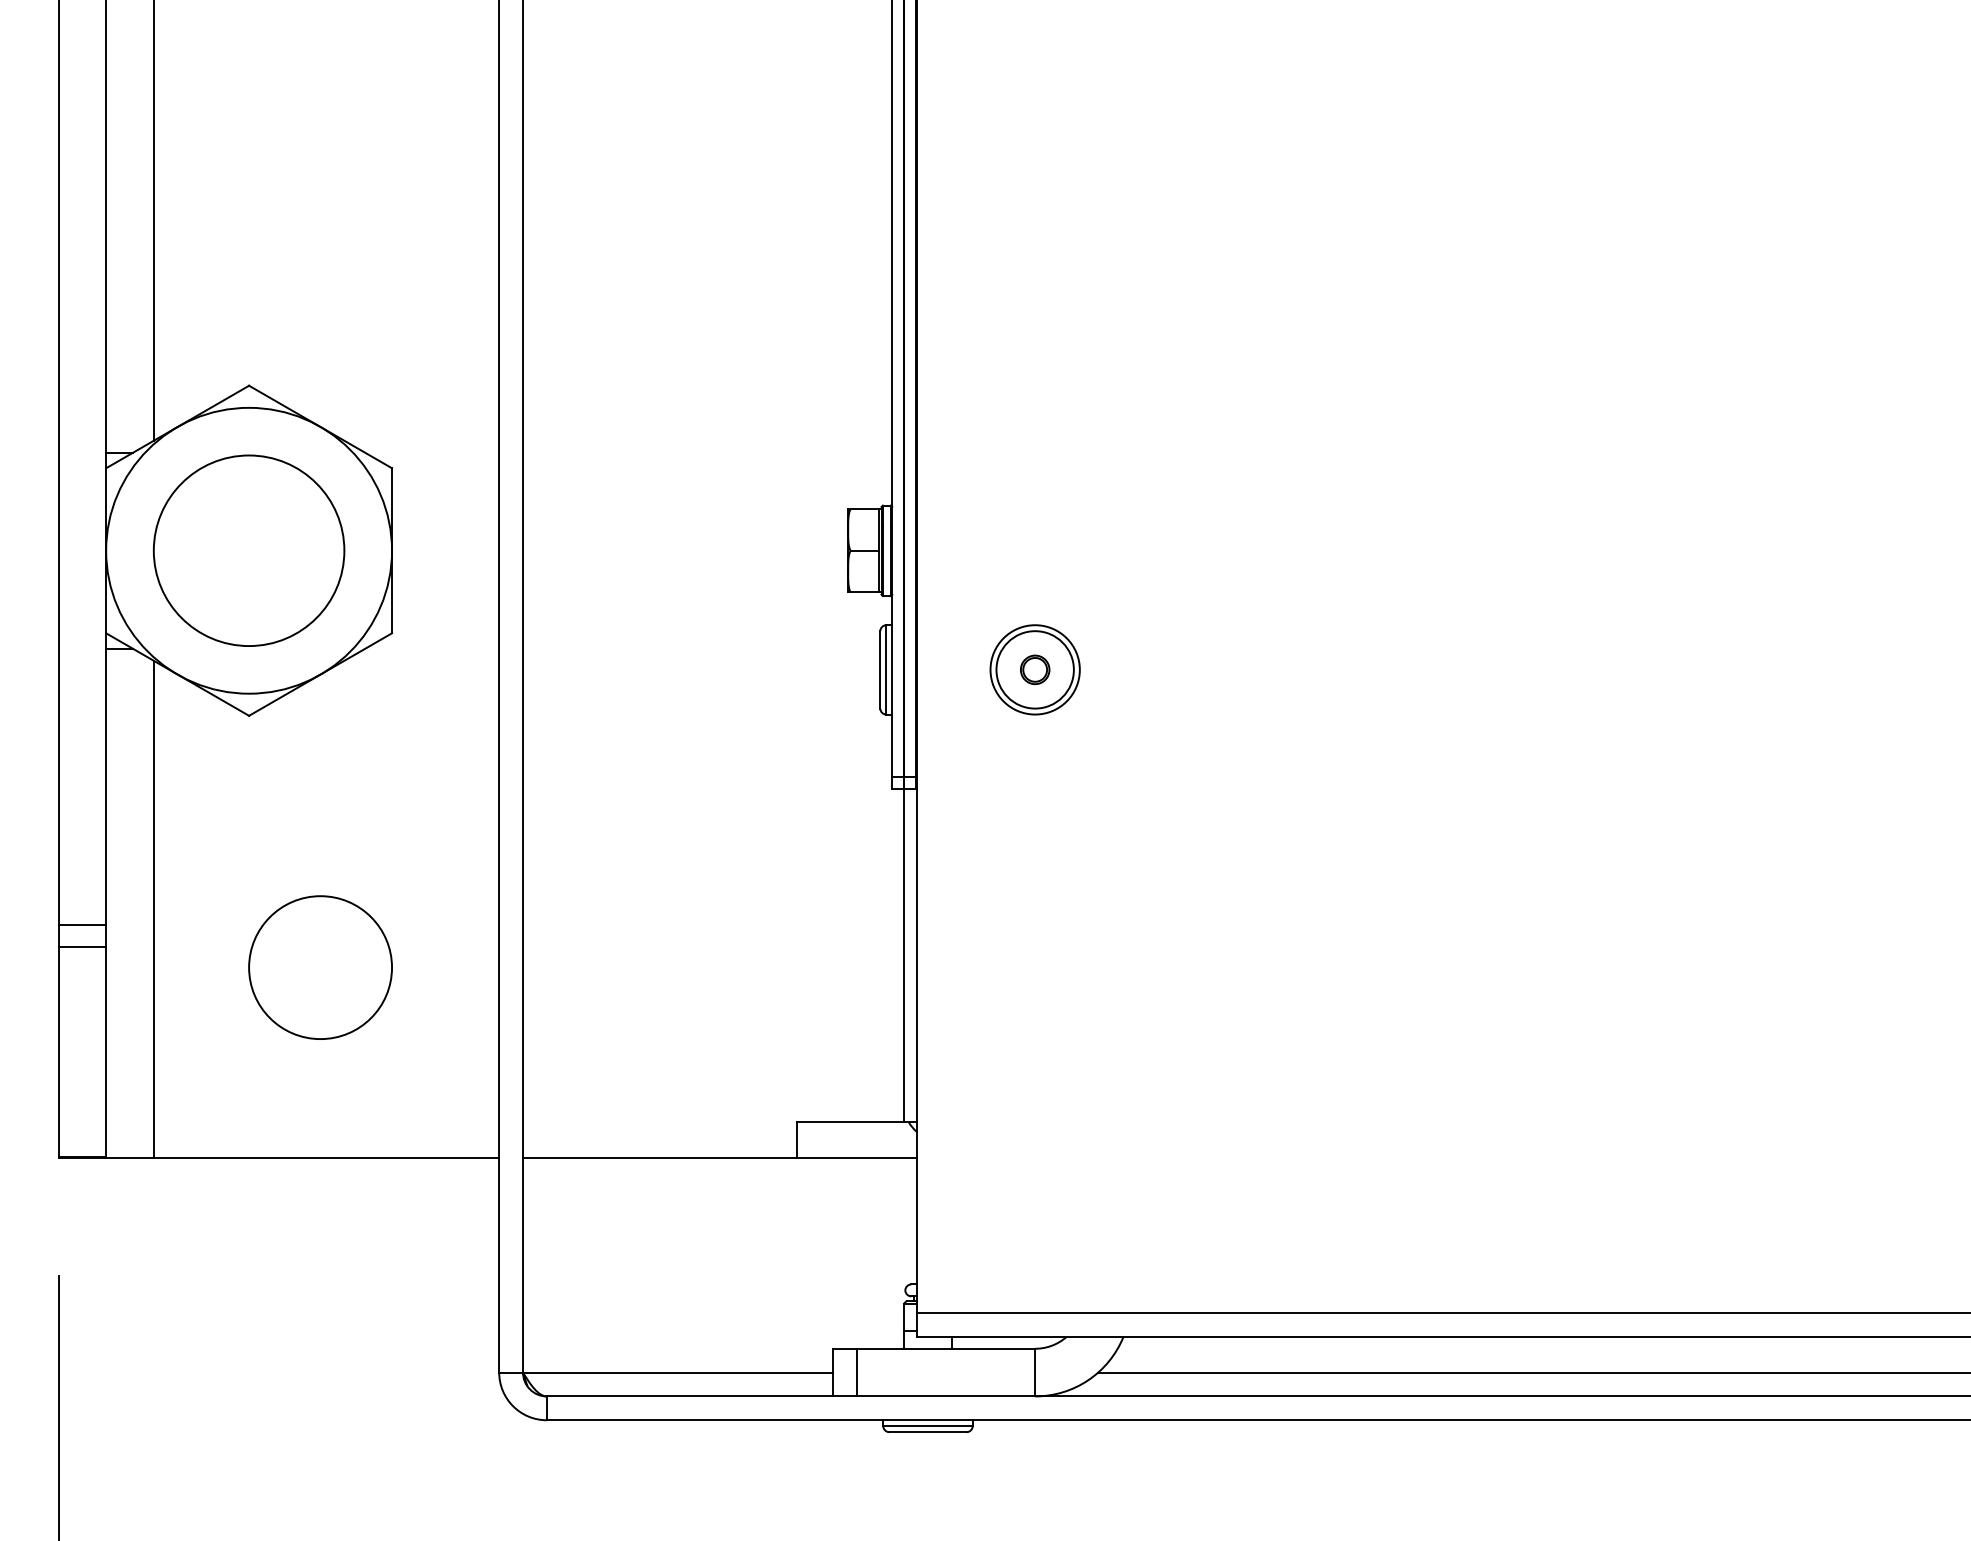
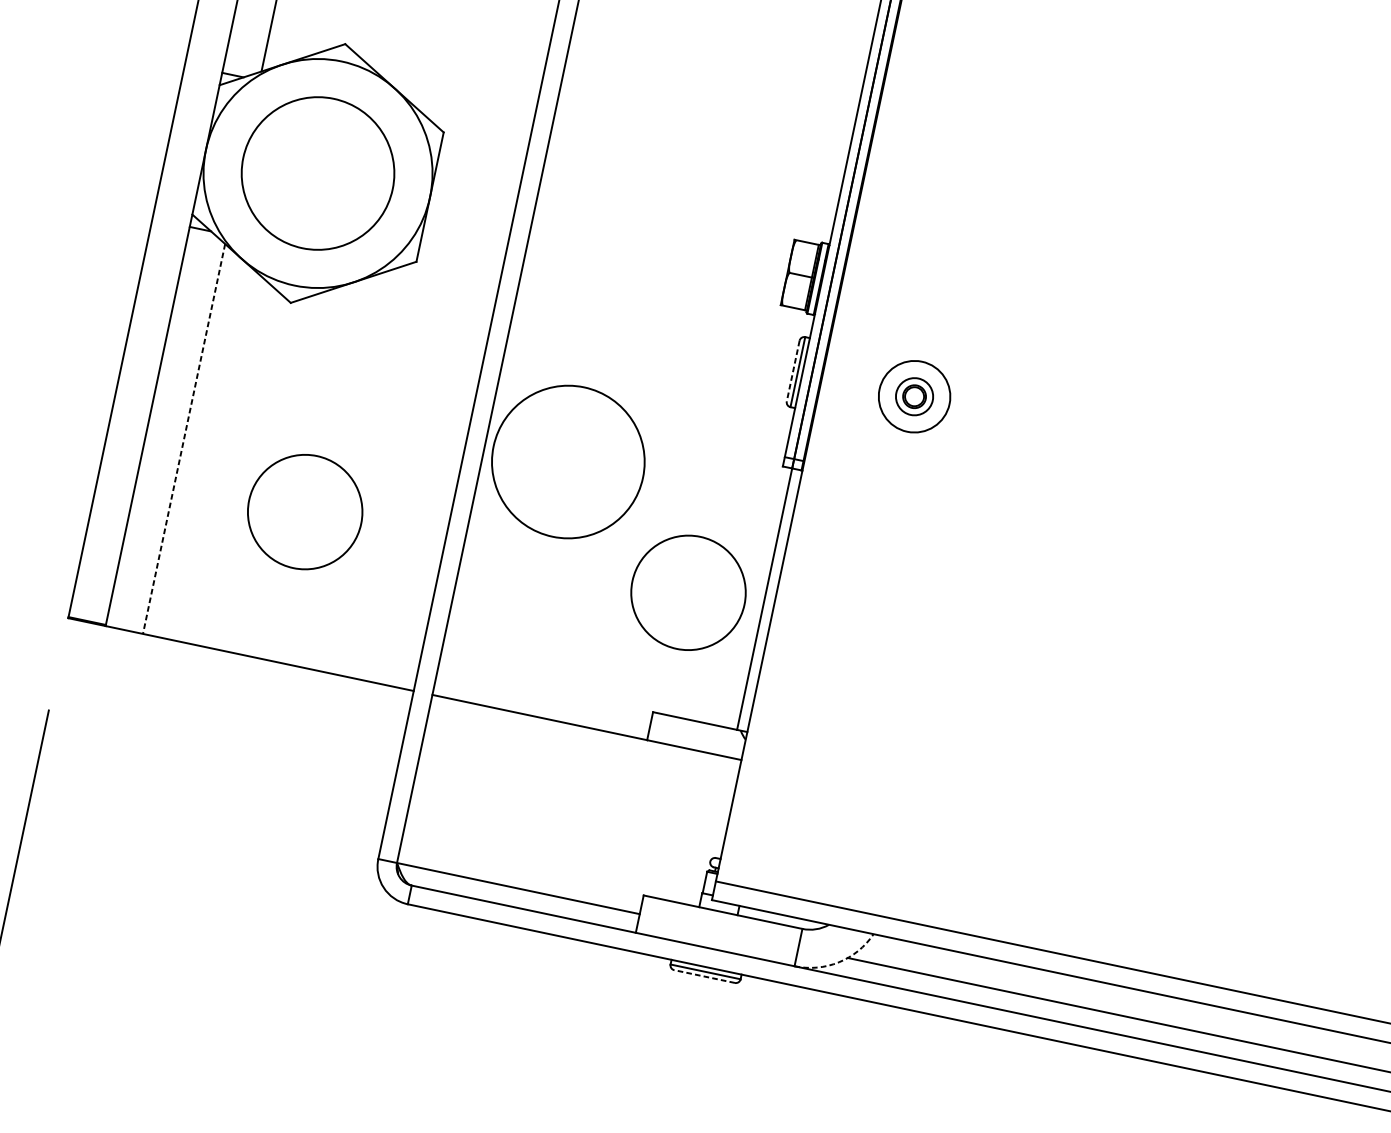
line: (880, 669) -> (793, 370), solid -> dashed
circle: (1034, 669) -> (914, 396), size x0.6
circle: (628, 838) -> (567, 461), added
line: (153, 909) -> (183, 438), solid -> dashed
line: (82, 924) -> (125, 438), removed
line: (82, 947) -> (121, 456), removed
circle: (809, 967) -> (688, 592), added
line: (856, 1372) -> (658, 917), removed
arc: (1088, 1380) -> (838, 962), solid -> dashed
line: (927, 1432) -> (704, 976), solid -> dashed

